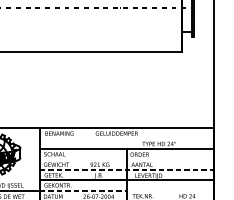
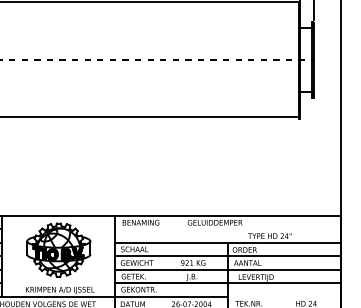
line: (127, 159) -> (228, 256), added
line: (127, 169) -> (228, 269), dashed -> solid
line: (83, 190) -> (172, 296), dashed -> solid

